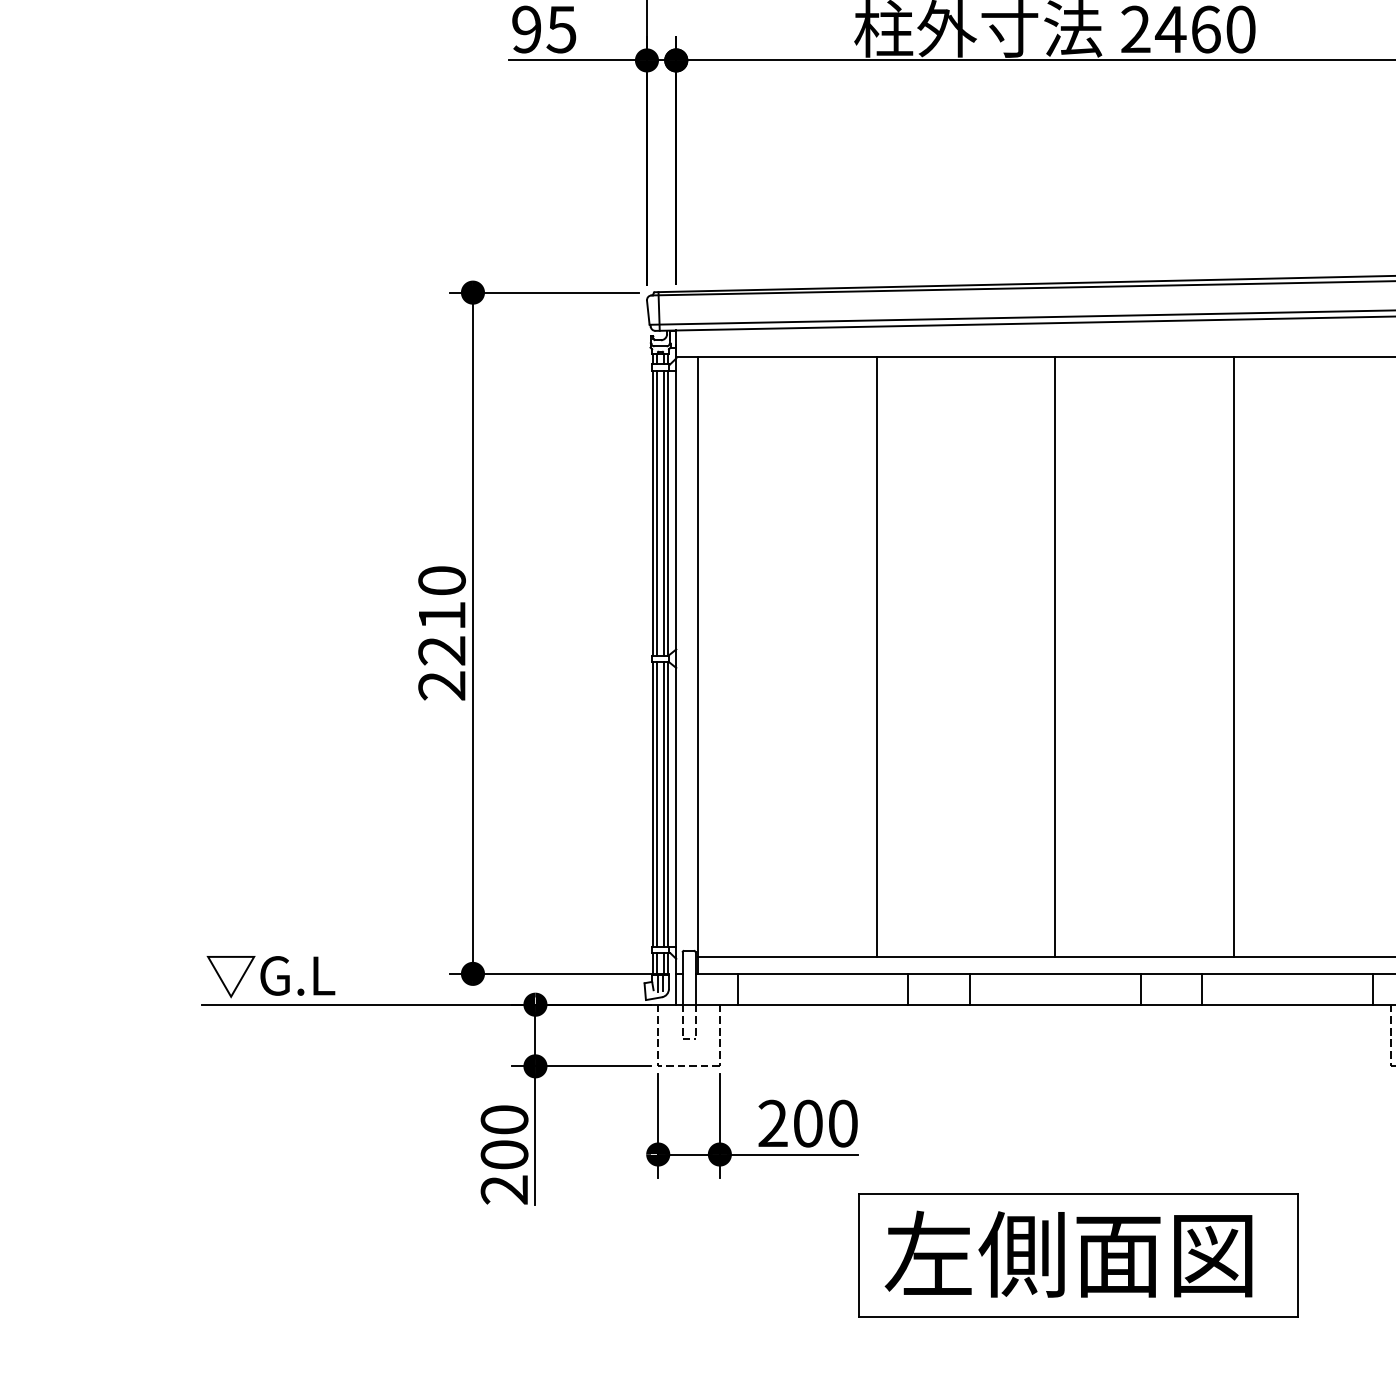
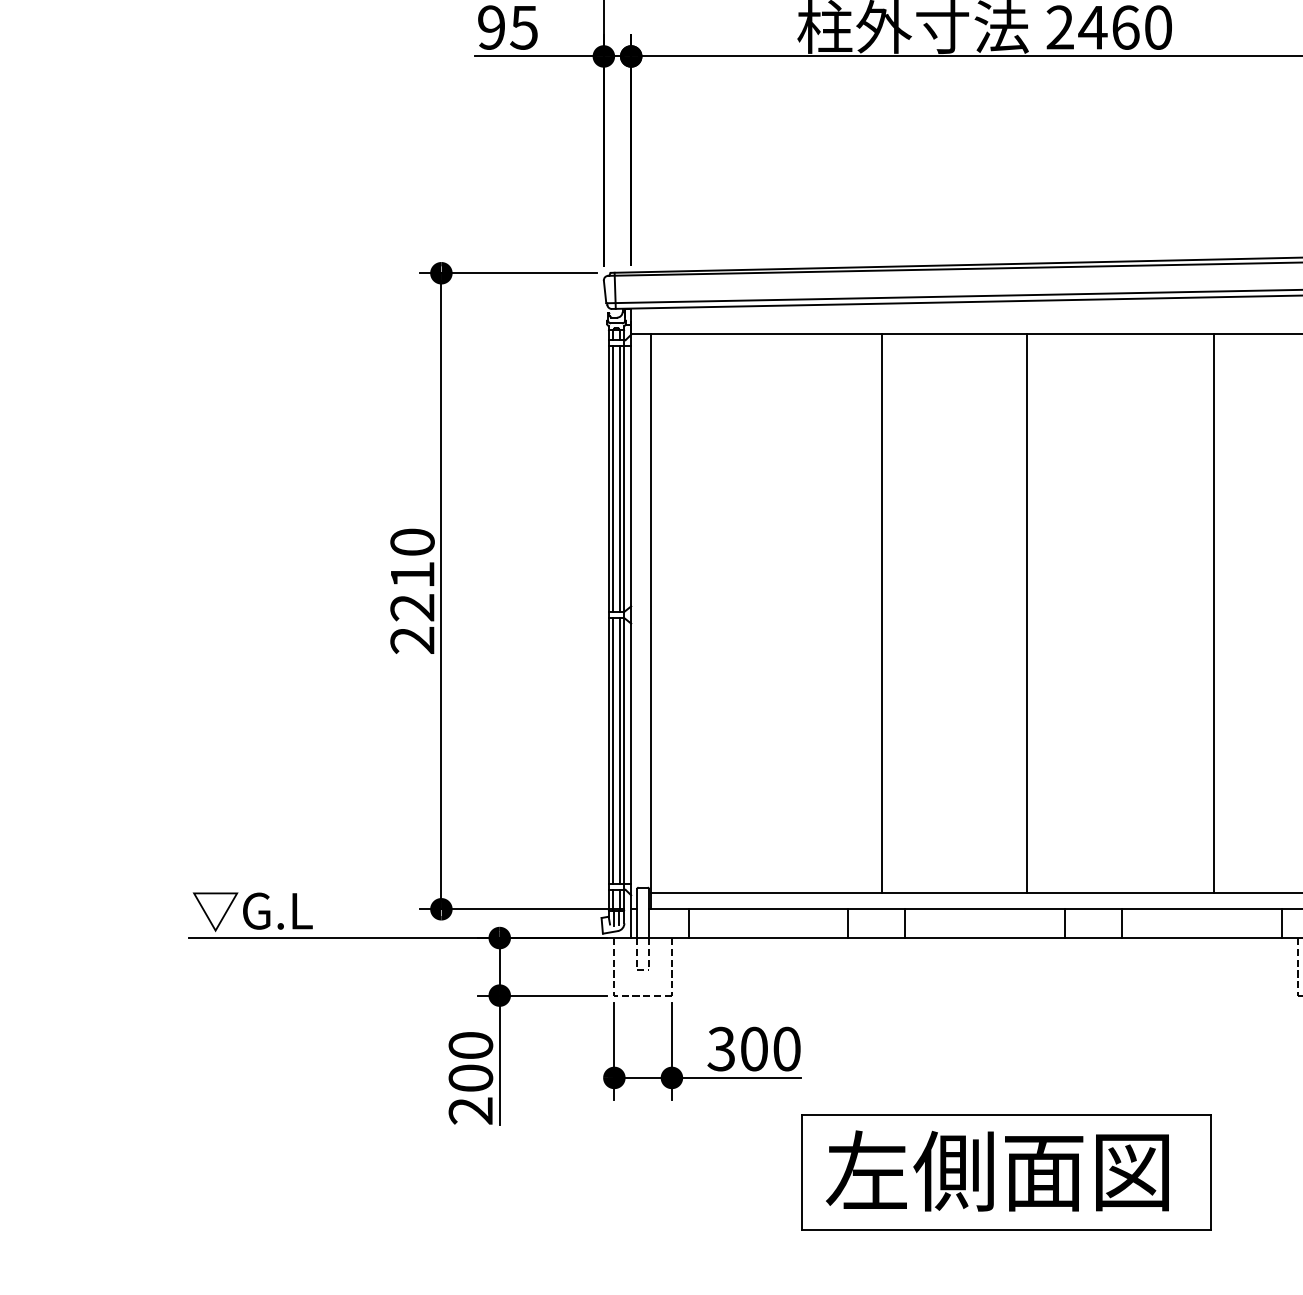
line: (876, 657) -> (882, 613), moved
line: (1055, 657) -> (1027, 613), moved
line: (1234, 657) -> (1214, 613), moved
text: (772, 1124) -> (721, 1049), 200 -> 300

